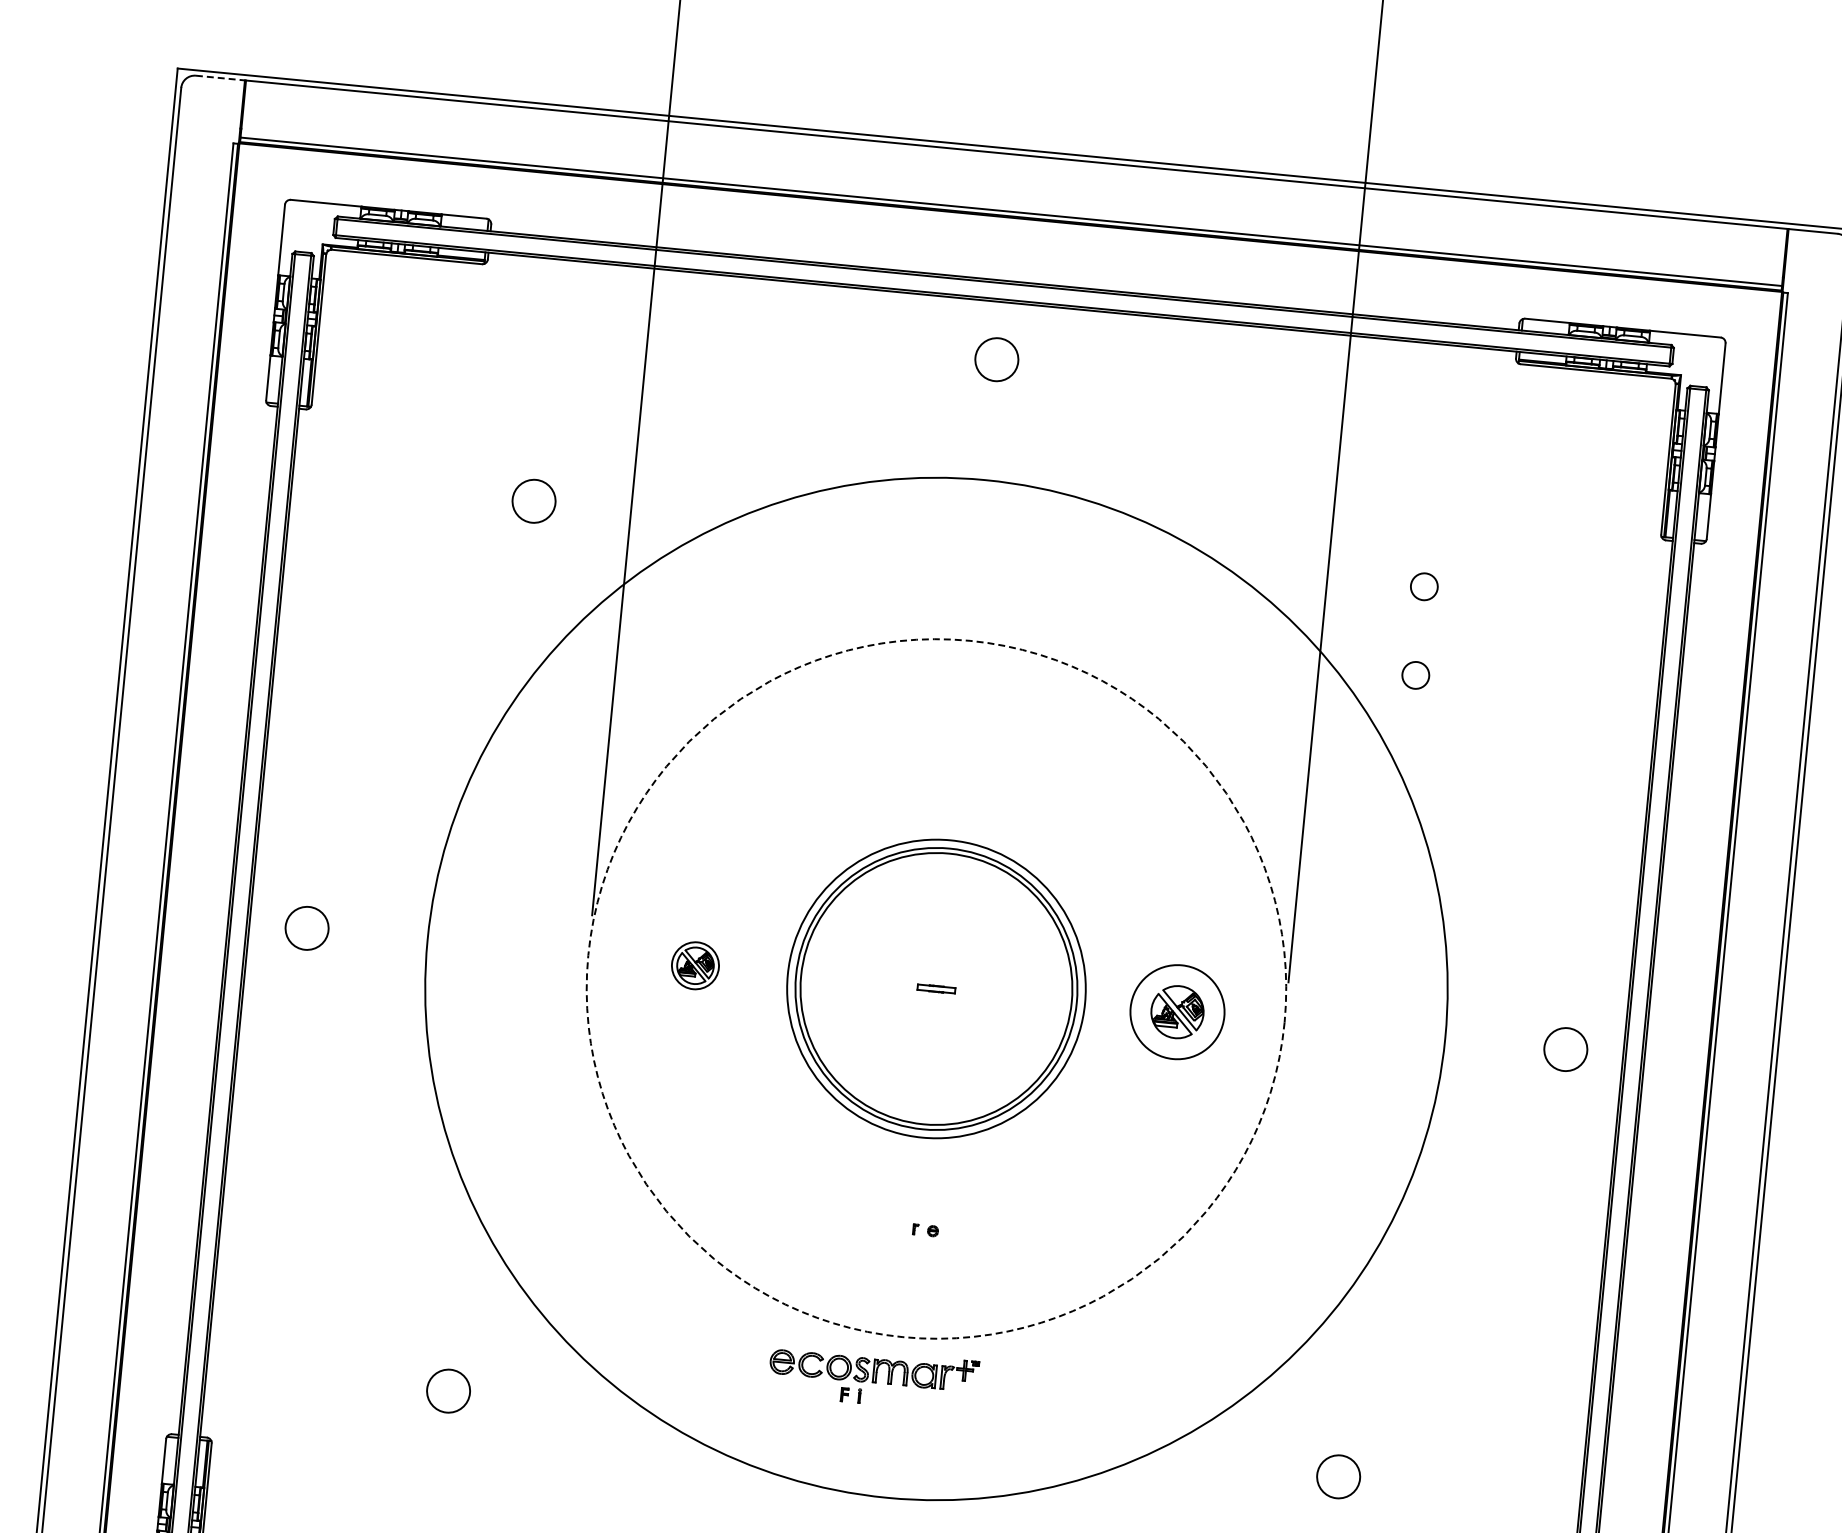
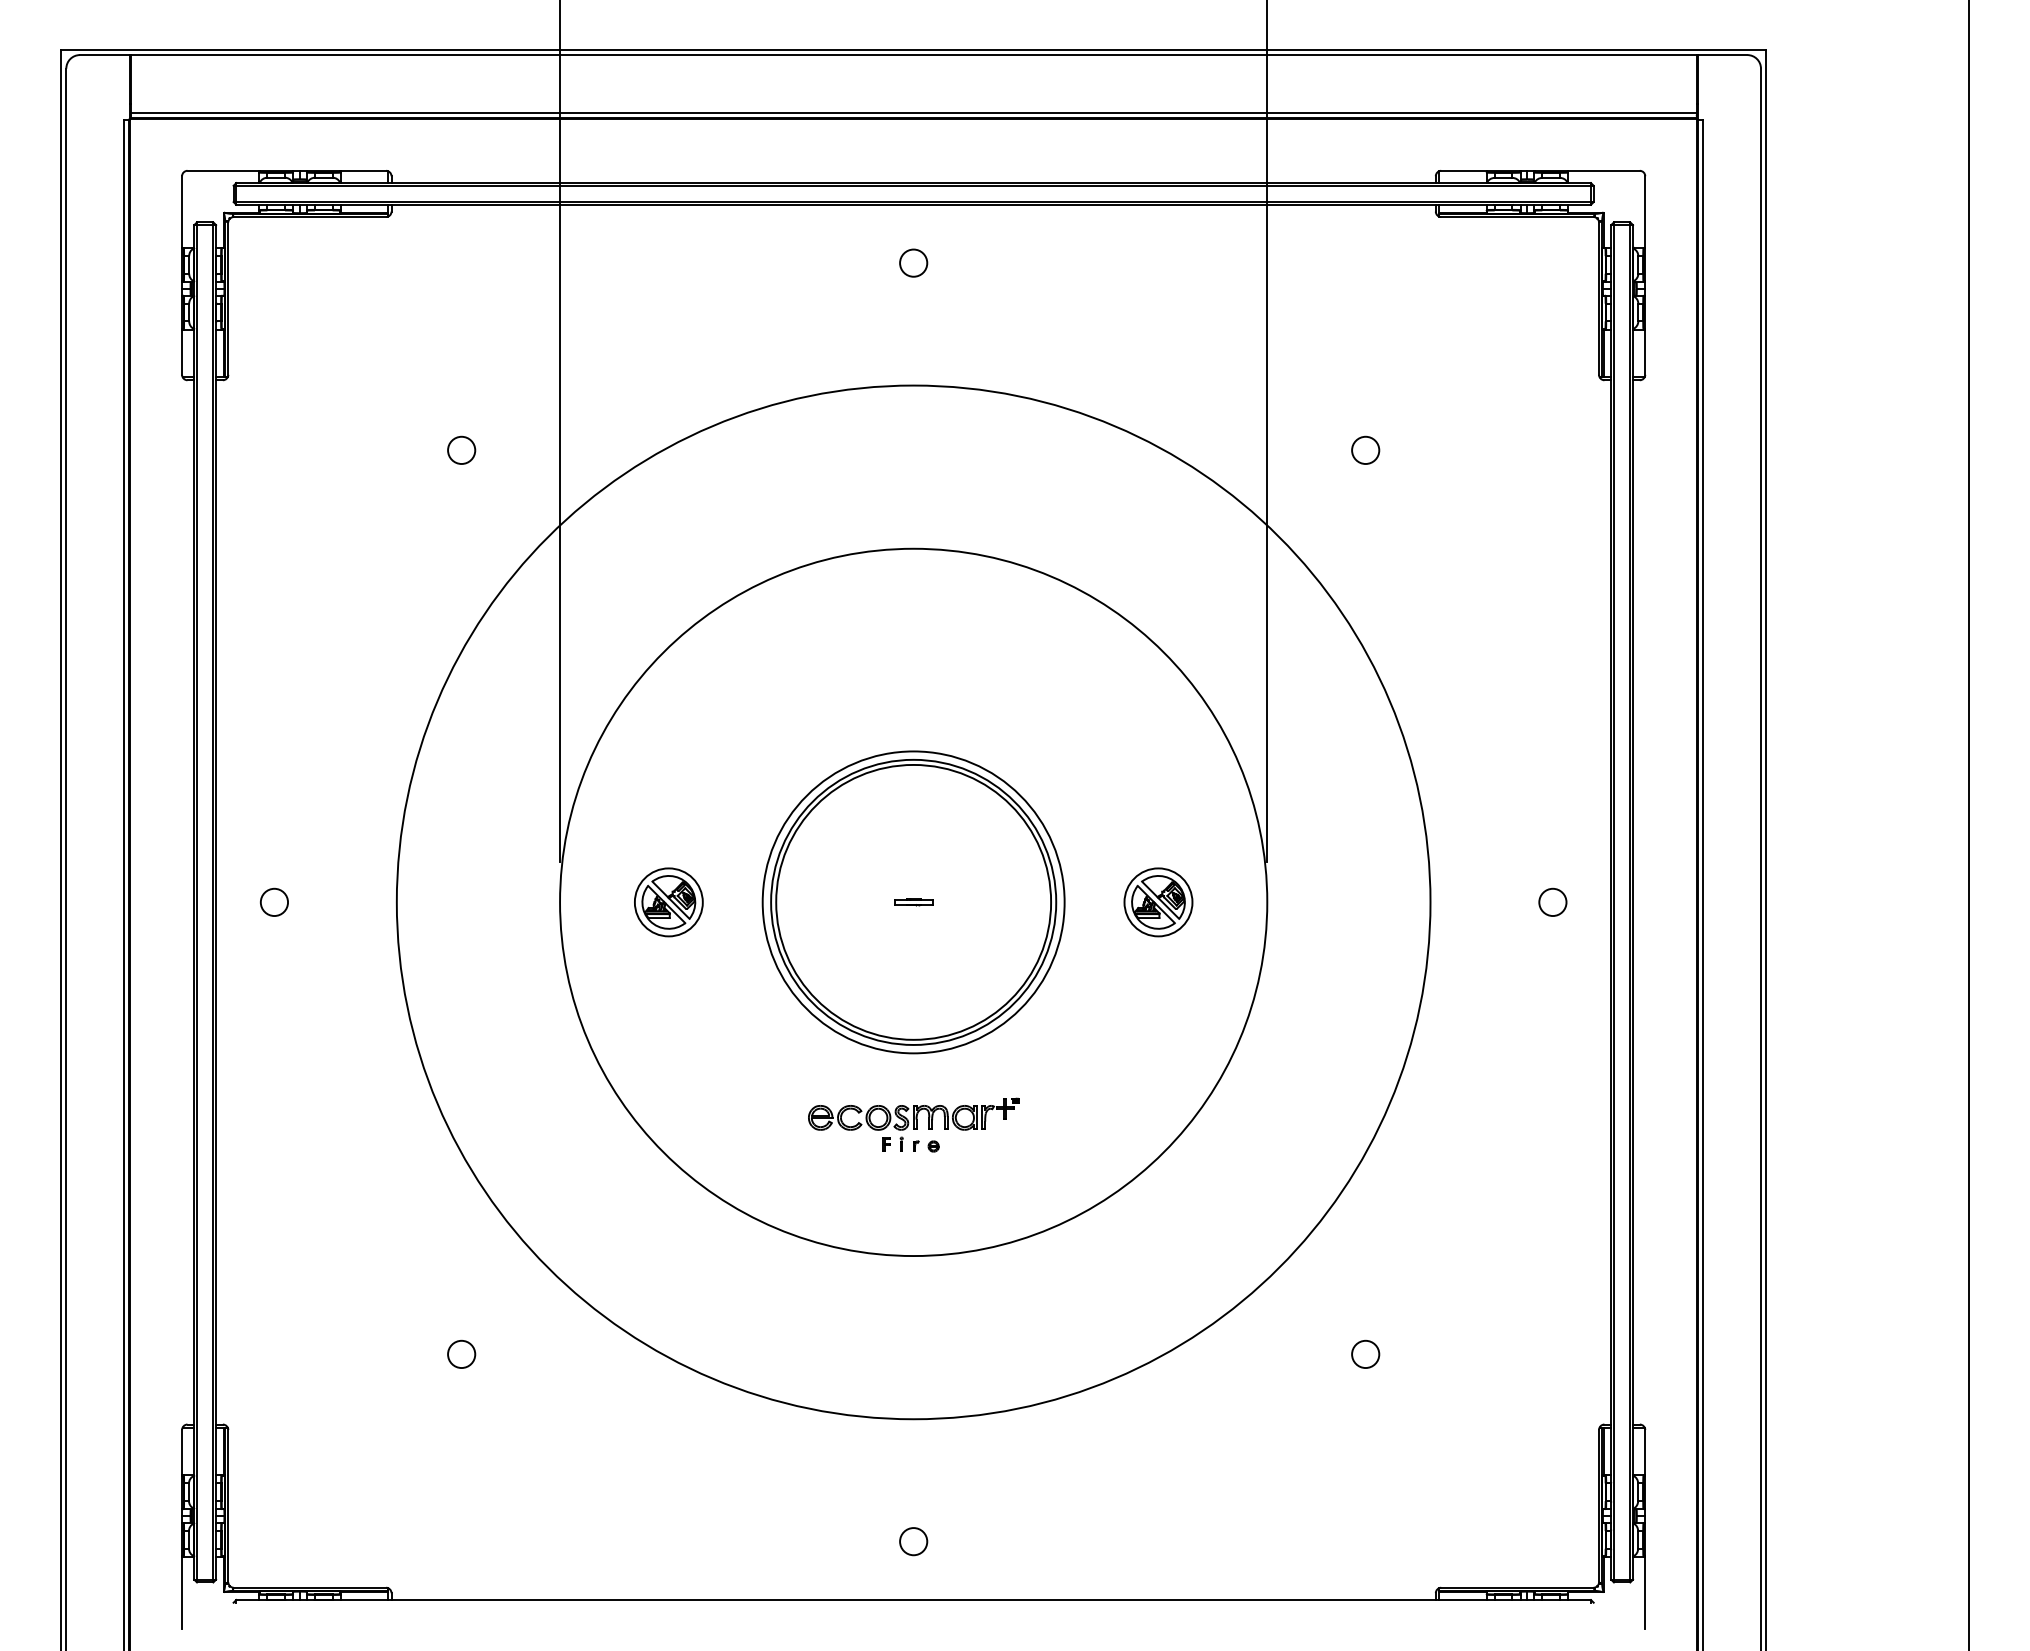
line: (220, 78) -> (104, 55), dashed -> solid
circle: (996, 358) -> (913, 262), size x0.62
circle: (534, 500) -> (461, 449), size x0.62
circle: (1415, 674) -> (1365, 539), removed
circle: (307, 928) -> (274, 902), size x0.62
part: (695, 965) -> (668, 902), size x1.43
circle: (936, 989) -> (913, 902), dashed -> solid
circle: (1177, 1012) -> (1158, 902), size x0.71
circle: (1565, 1049) -> (1552, 902), size x0.62
part: (873, 1377) -> (913, 1124), moved
circle: (448, 1391) -> (461, 1354), size x0.62
circle: (1338, 1476) -> (1365, 1354), size x0.62

